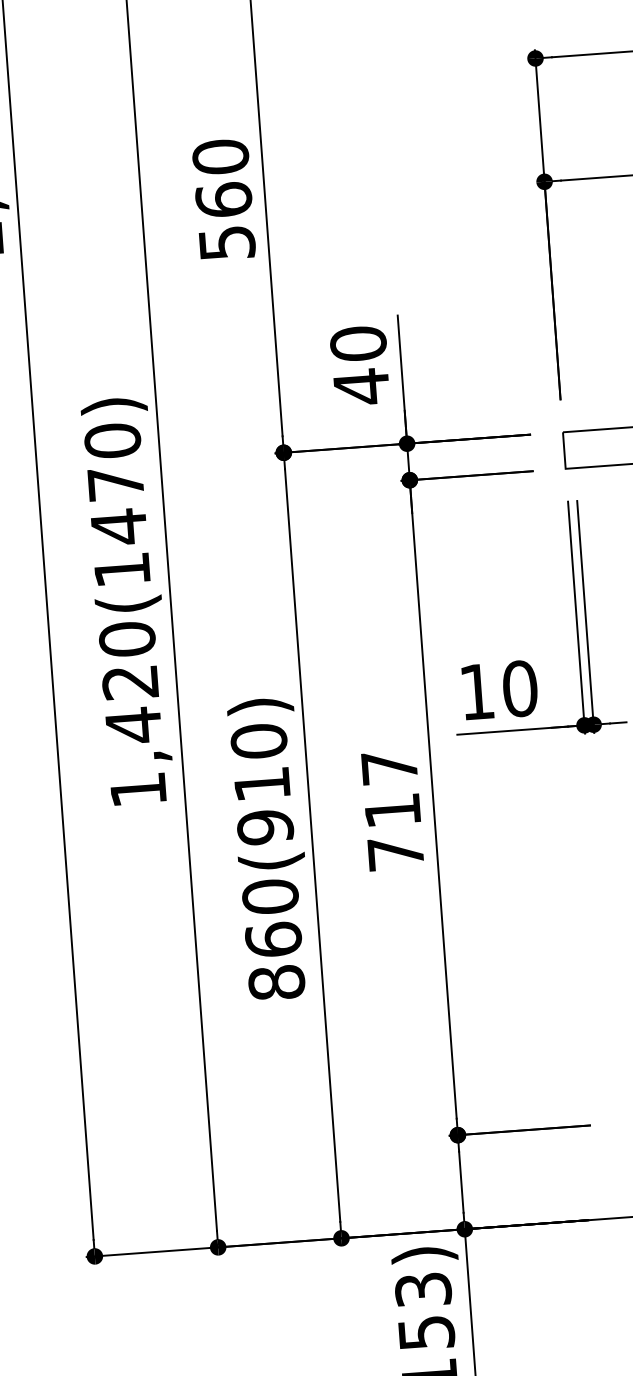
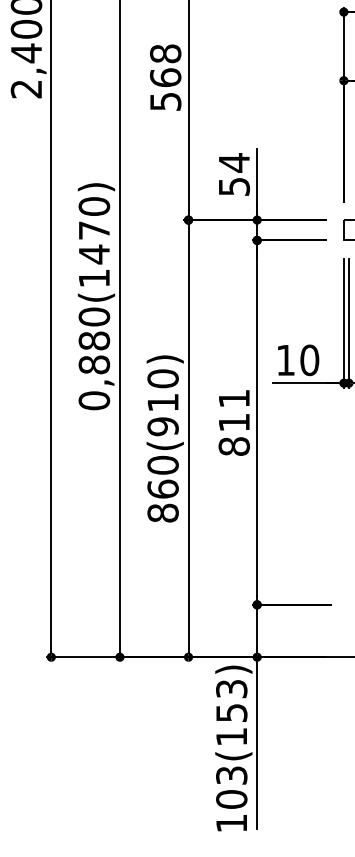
text: (220, 156) -> (165, 53), 560 -> 568
text: (360, 364) -> (234, 174), 40 -> 54
text: (134, 735) -> (94, 370), 1,420(1470) -> 0,880(1470)
text: (393, 810) -> (234, 422), 717 -> 811

